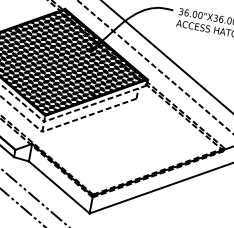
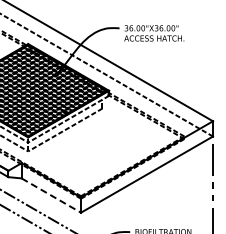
line: (59, 187) -> (51, 195), solid -> dashed

